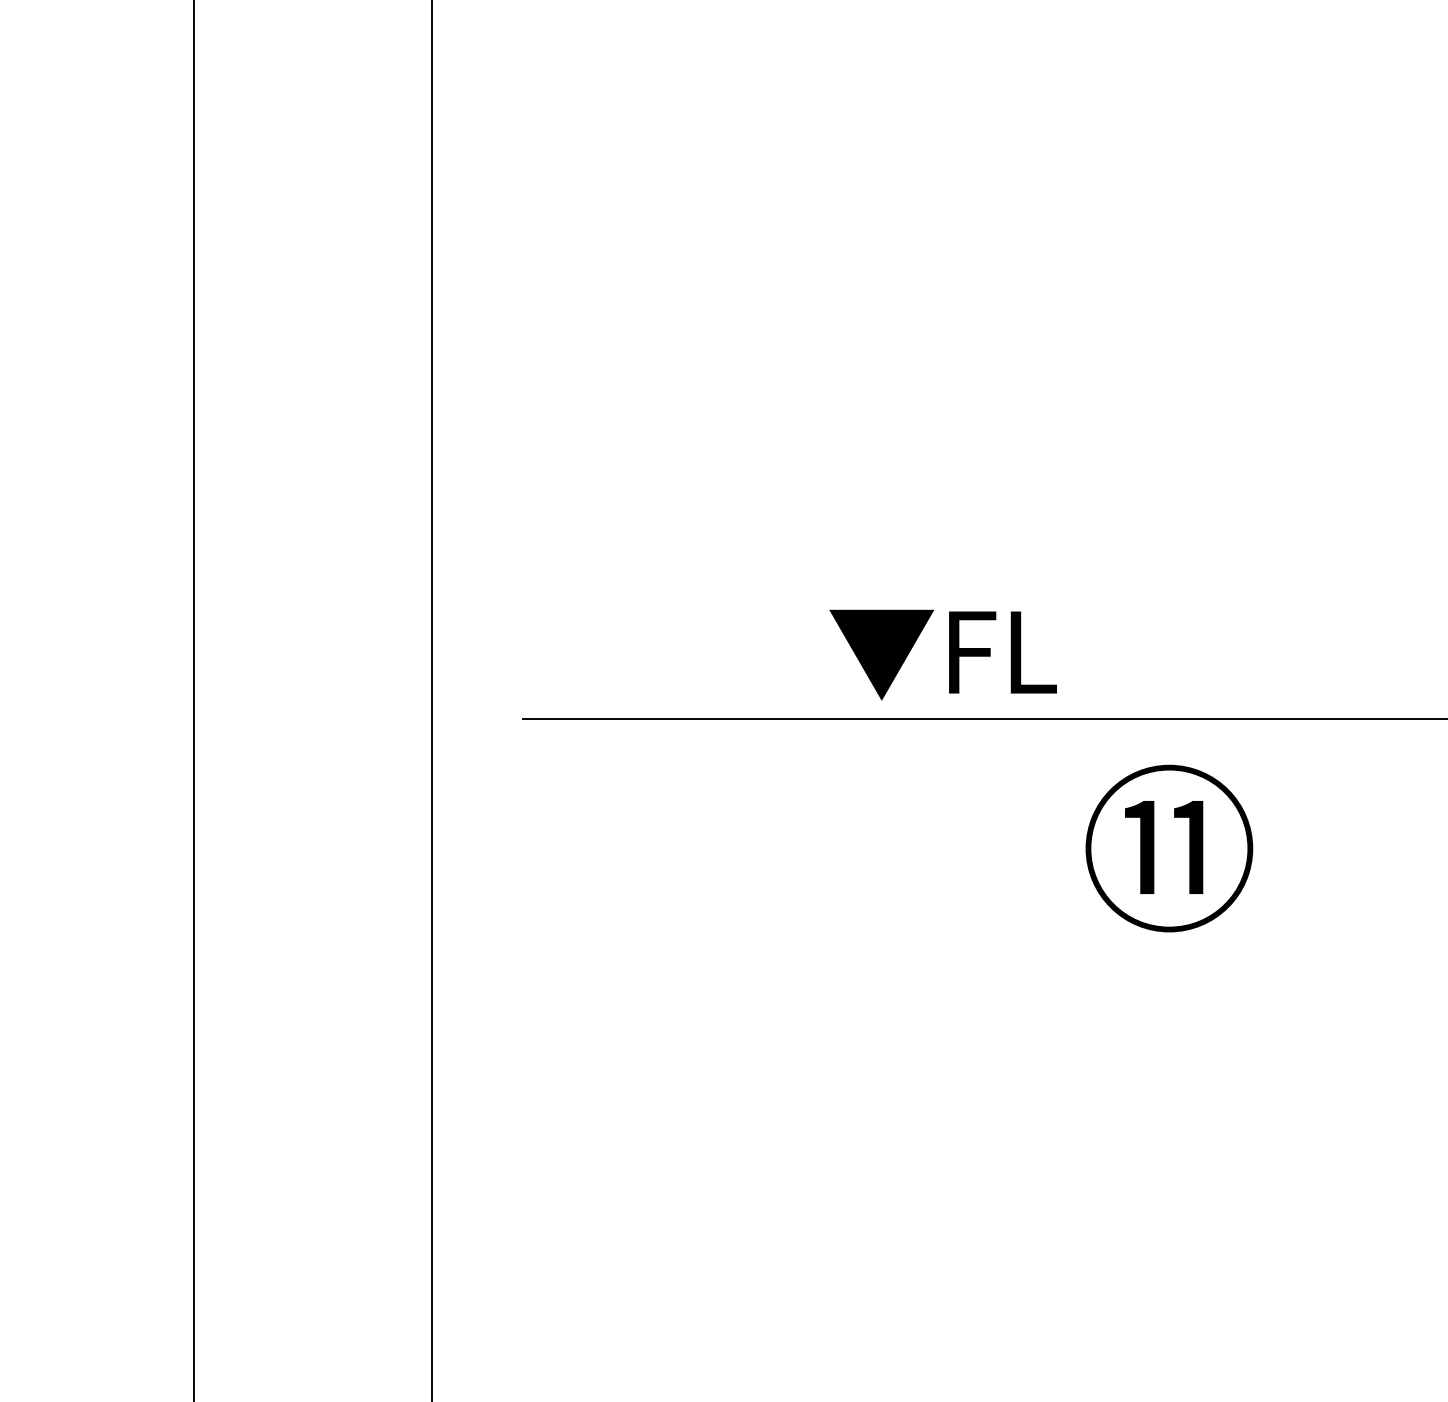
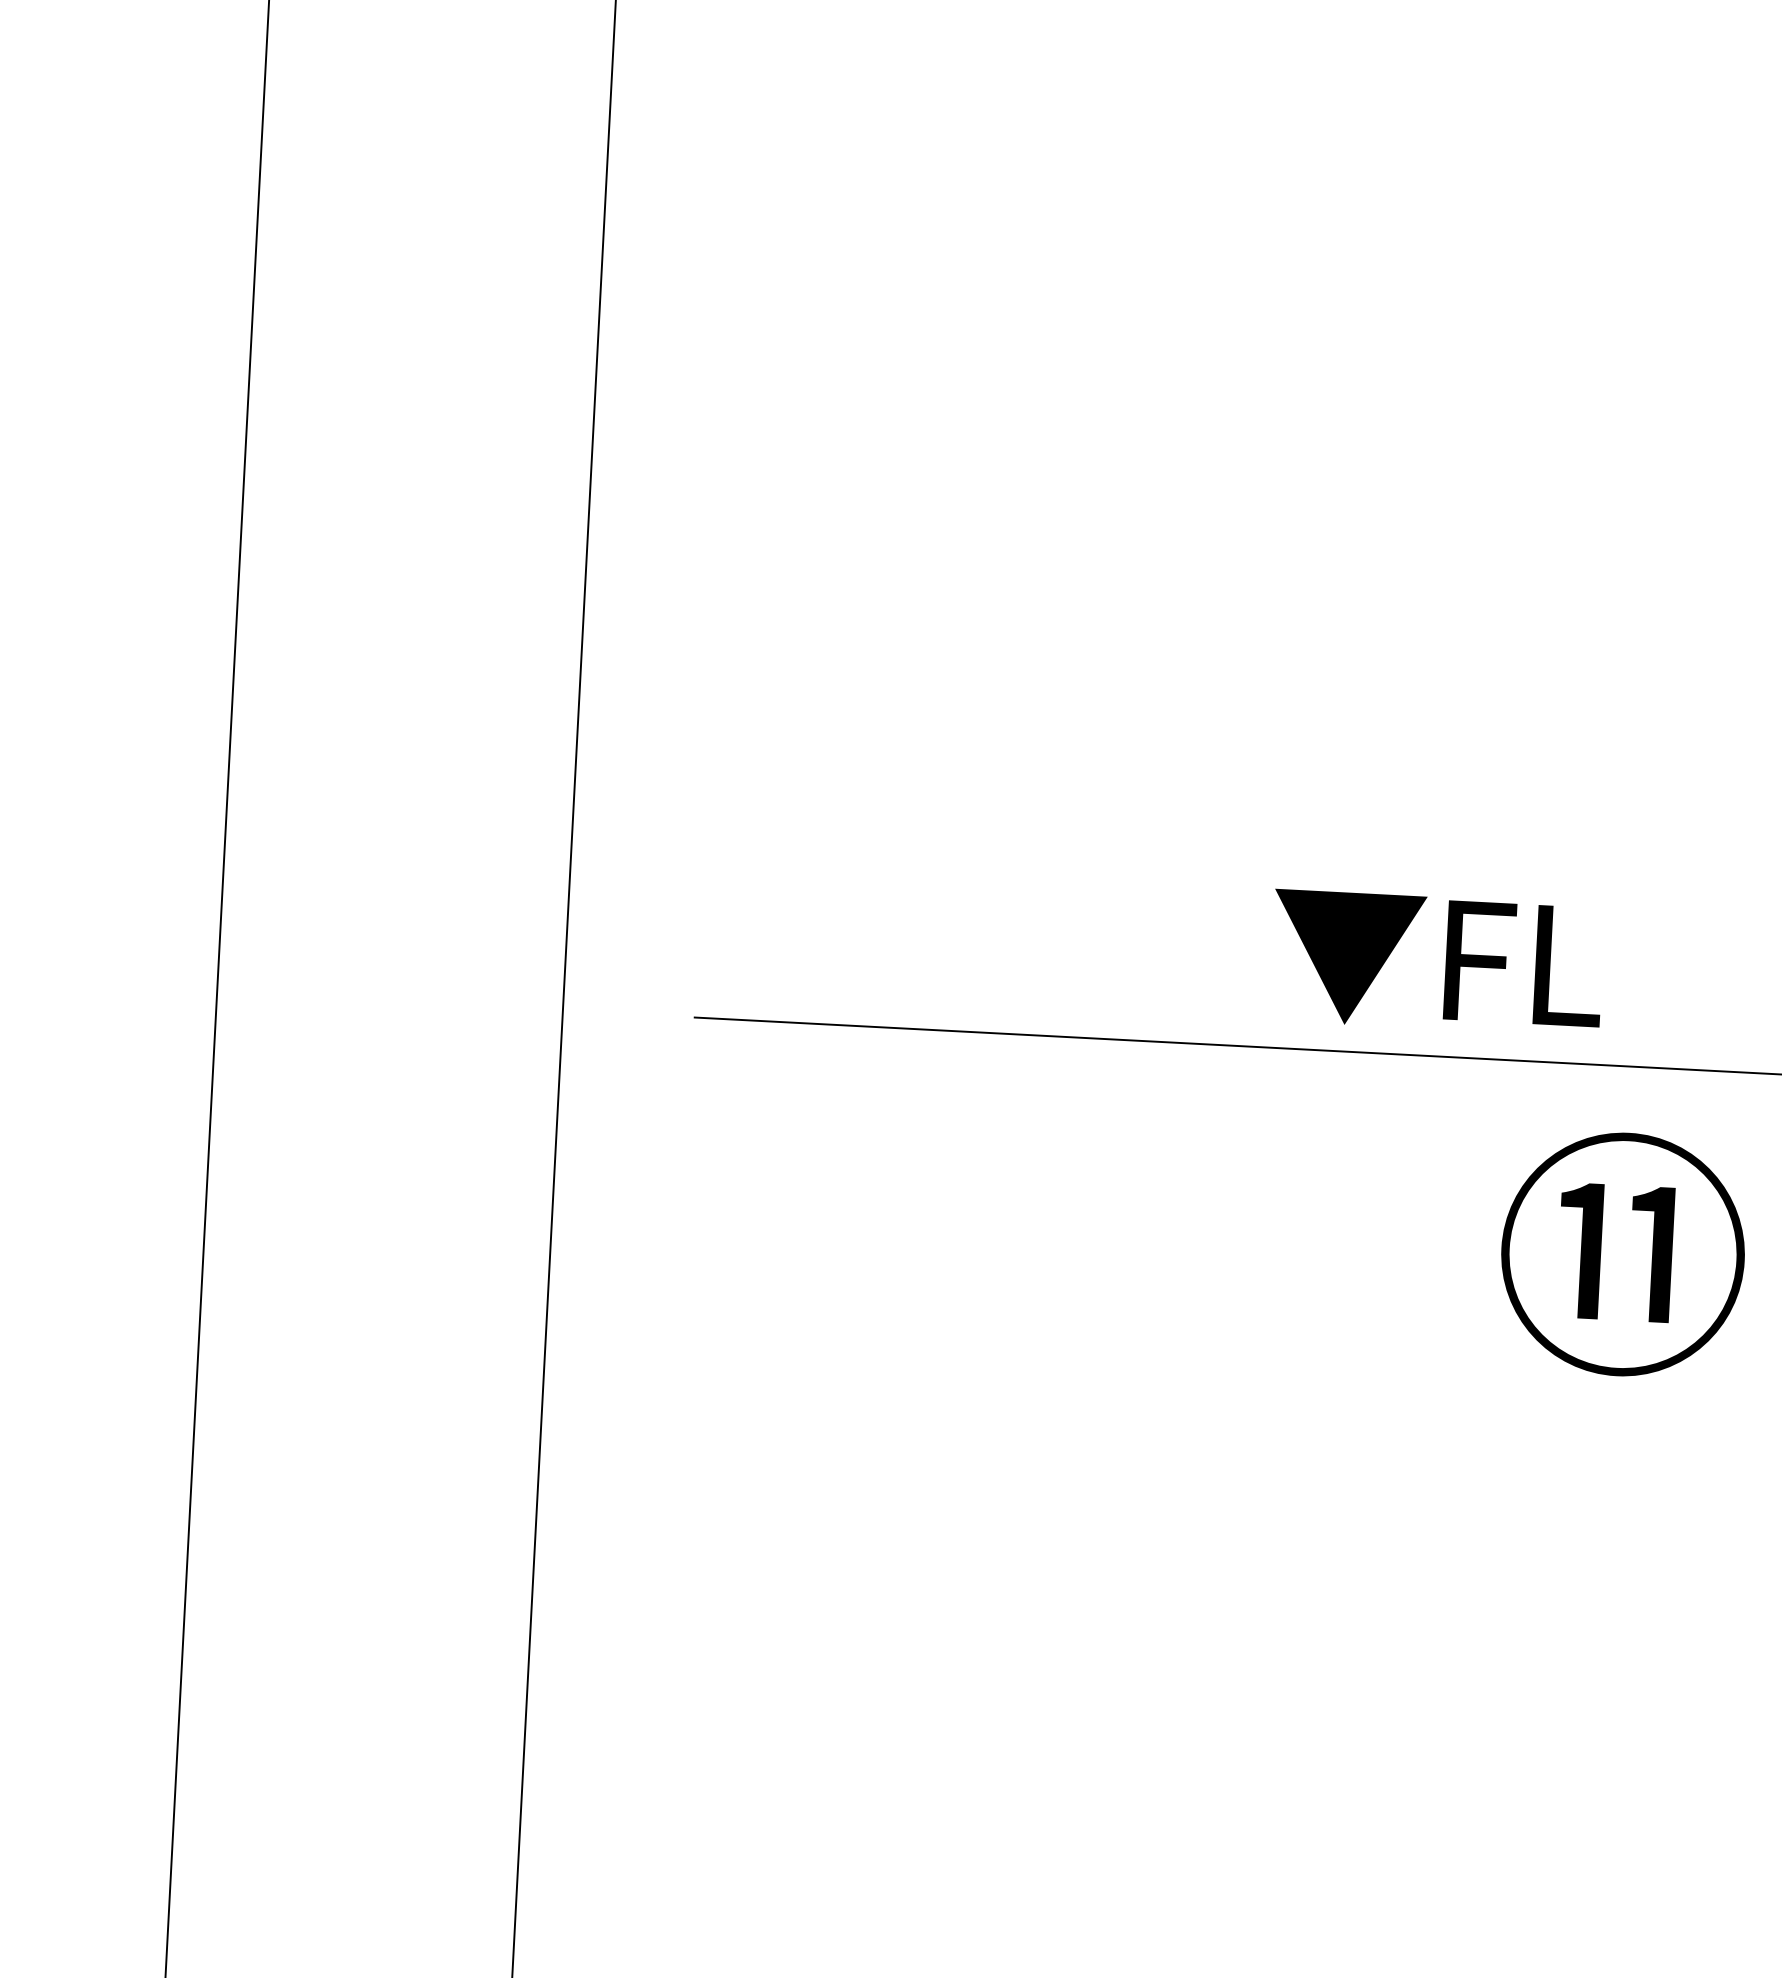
text: (942, 654) -> (1436, 962), moved

